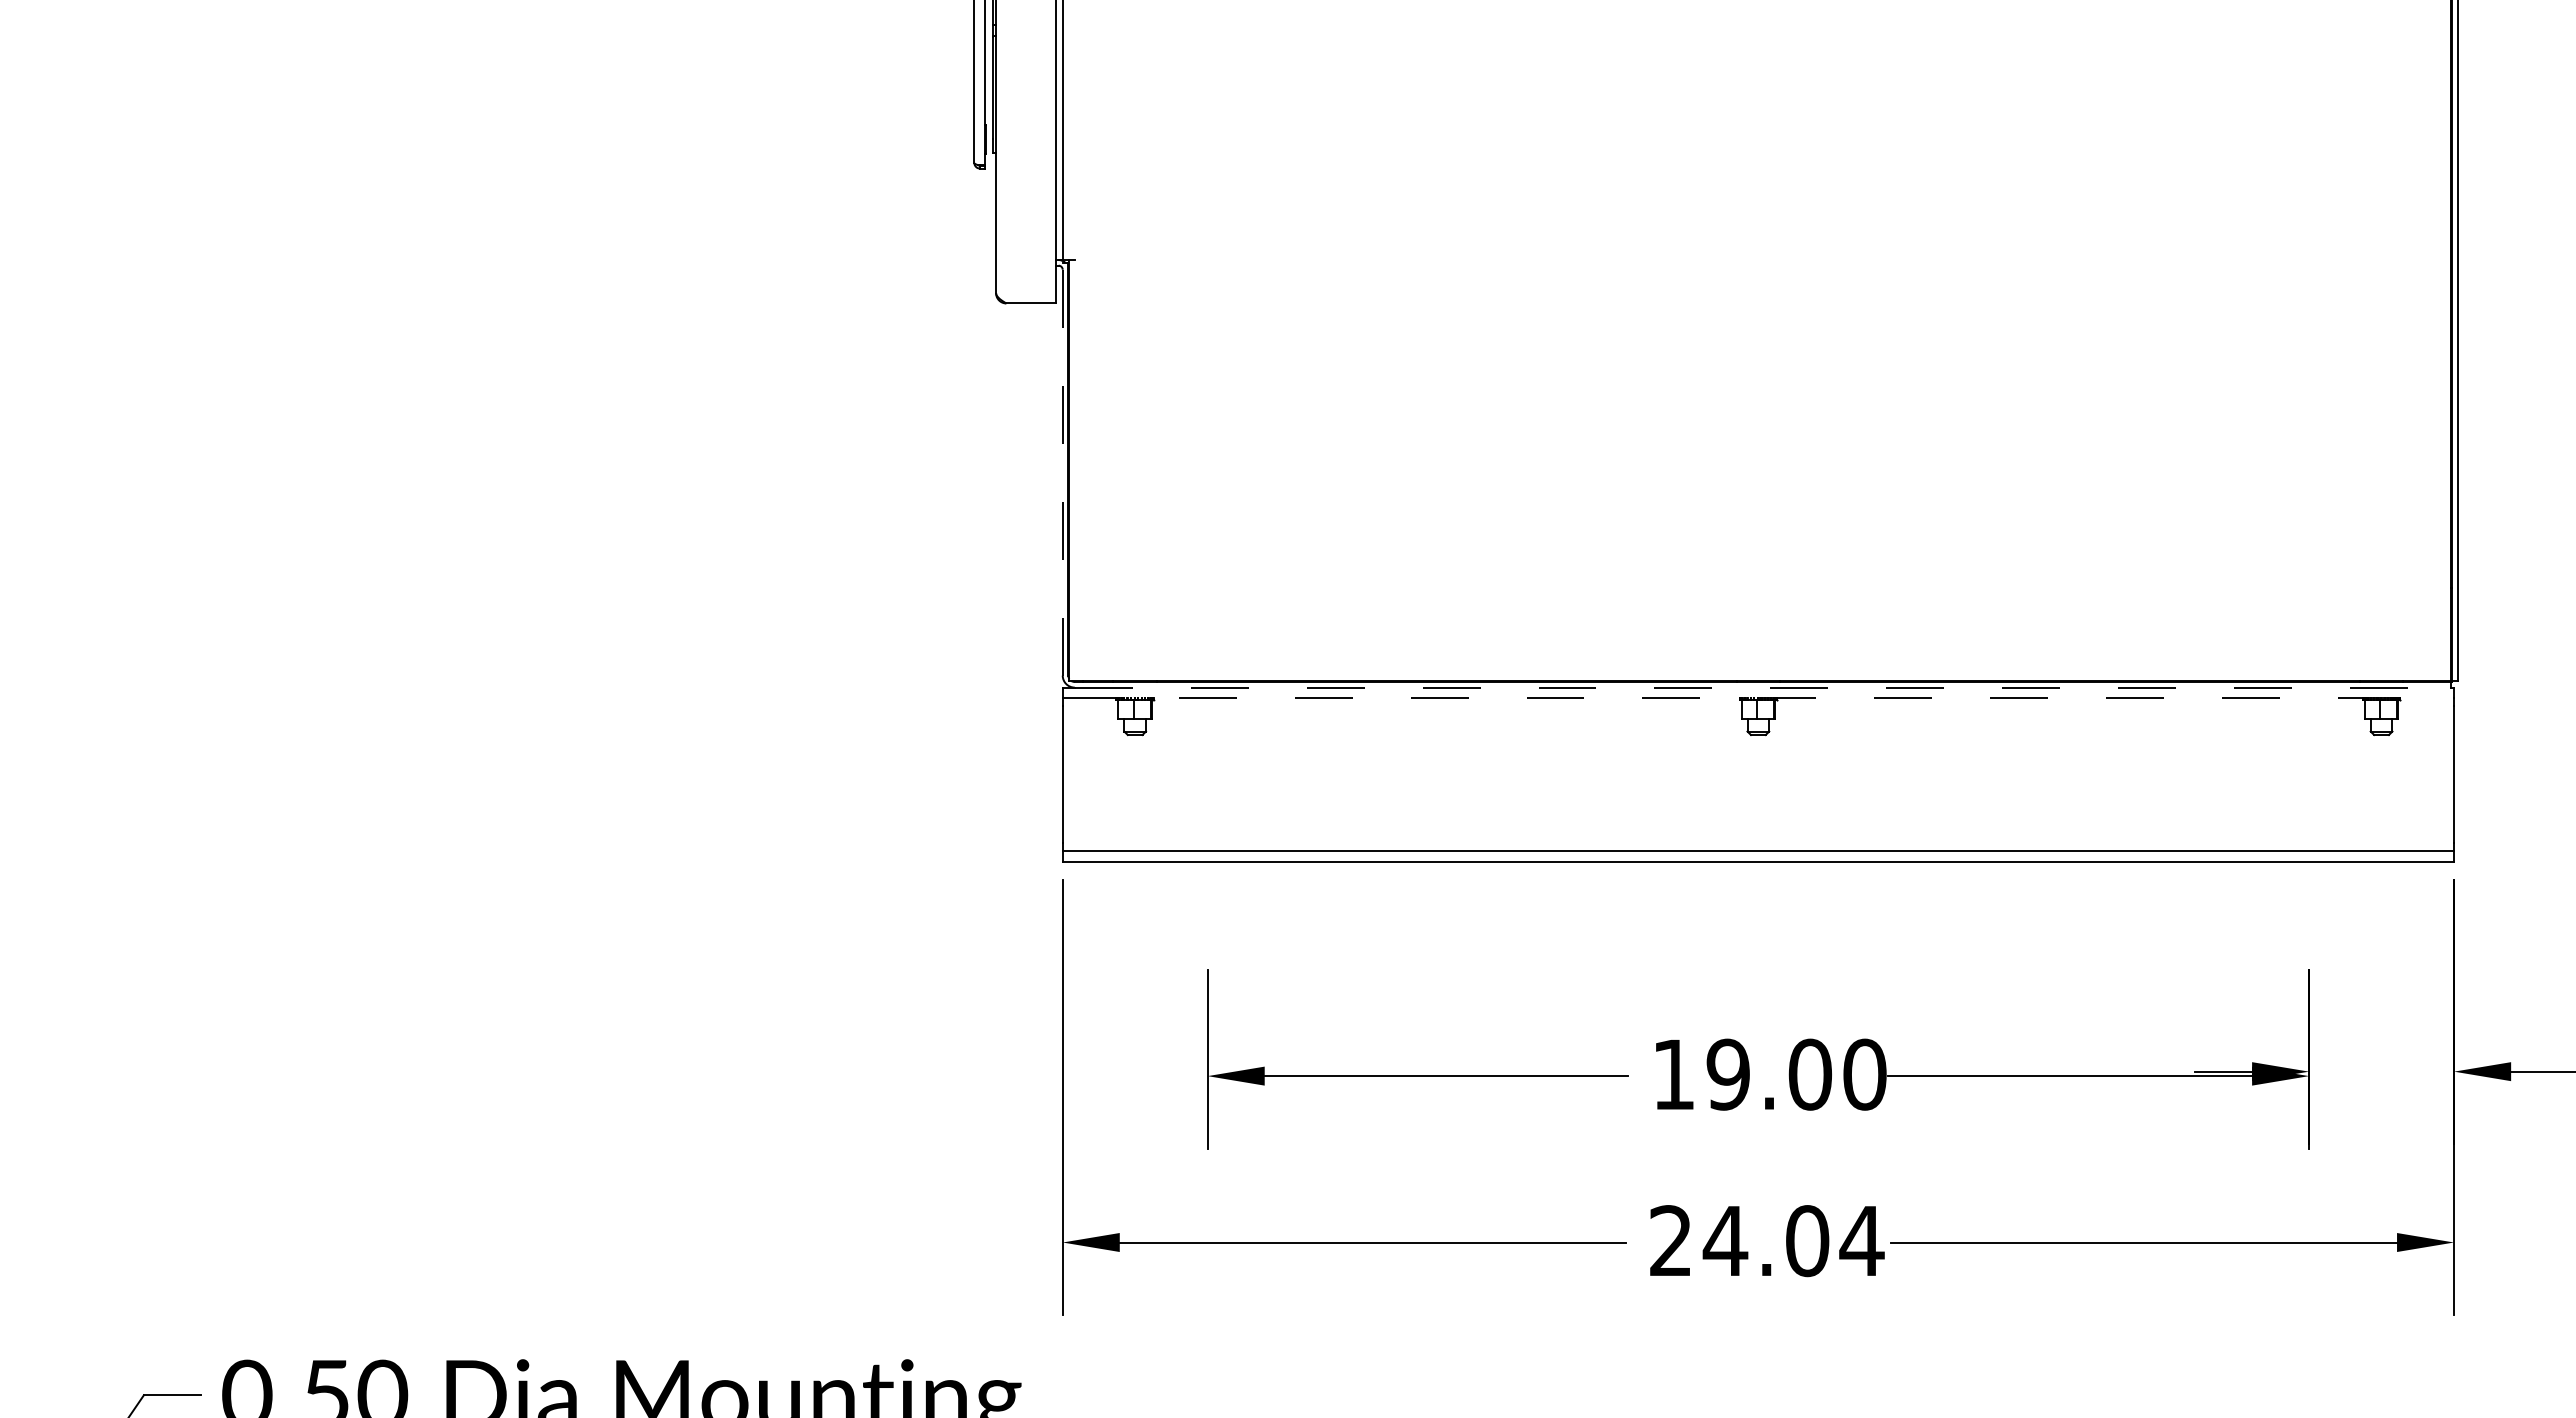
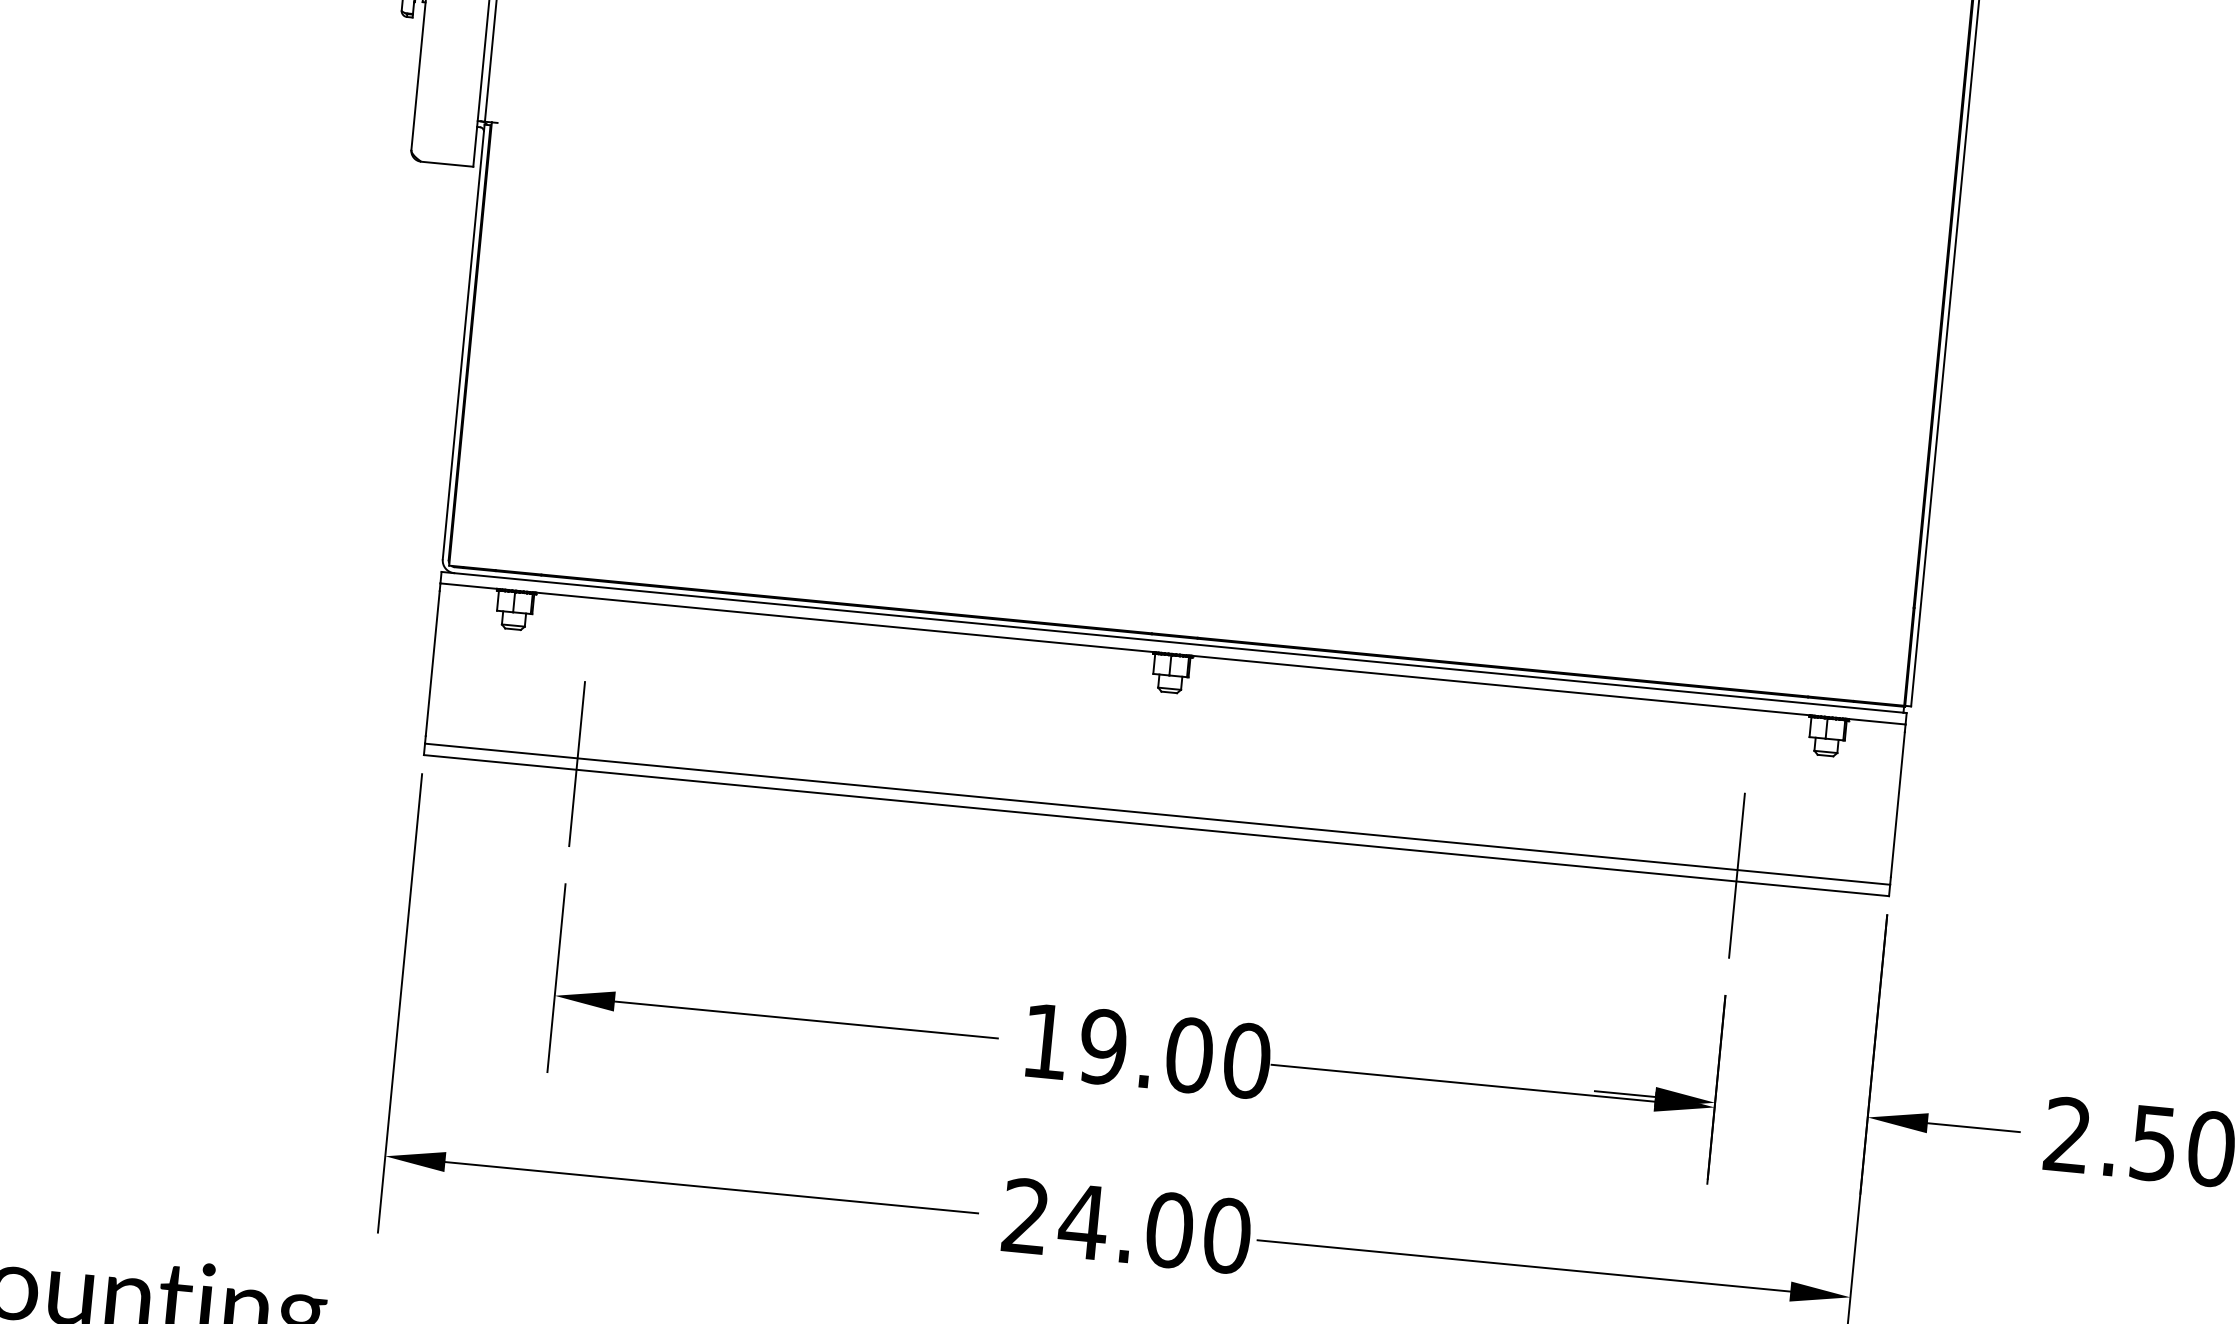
line: (1062, 468) -> (463, 341), dashed -> solid
line: (1763, 687) -> (1179, 642), dashed -> solid
line: (1758, 698) -> (1173, 653), dashed -> solid
line: (1207, 855) -> (576, 763), added
line: (2309, 855) -> (1737, 875), added
text: (1861, 1241) -> (1226, 1236), 24.04 -> 24.00

